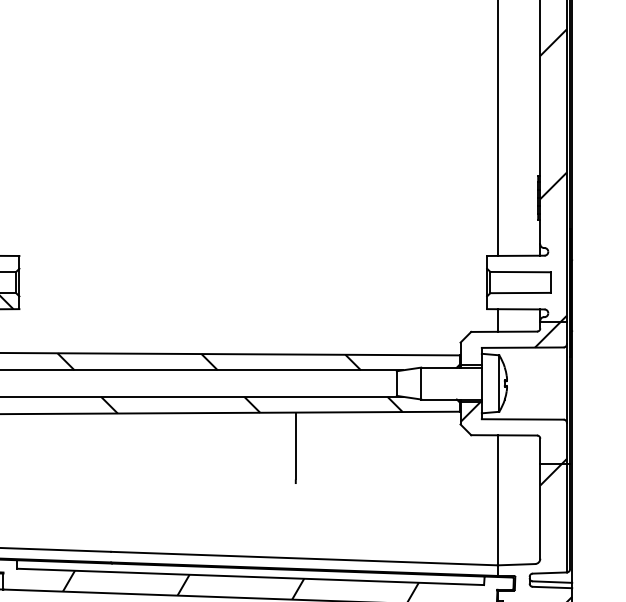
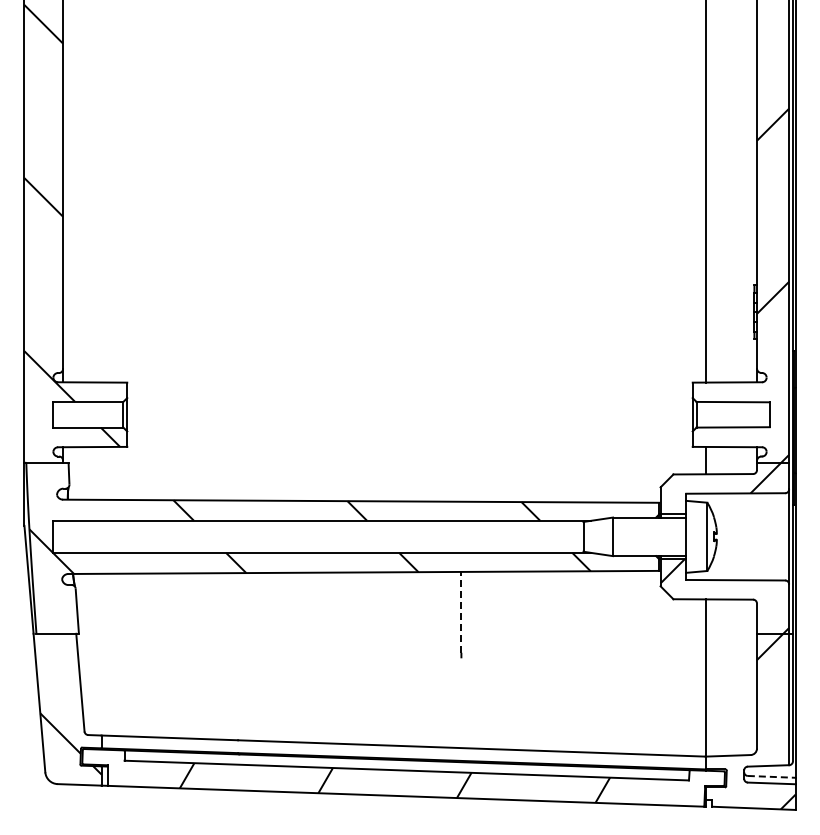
line: (295, 445) -> (461, 611), solid -> dashed
line: (552, 581) -> (771, 776), solid -> dashed

